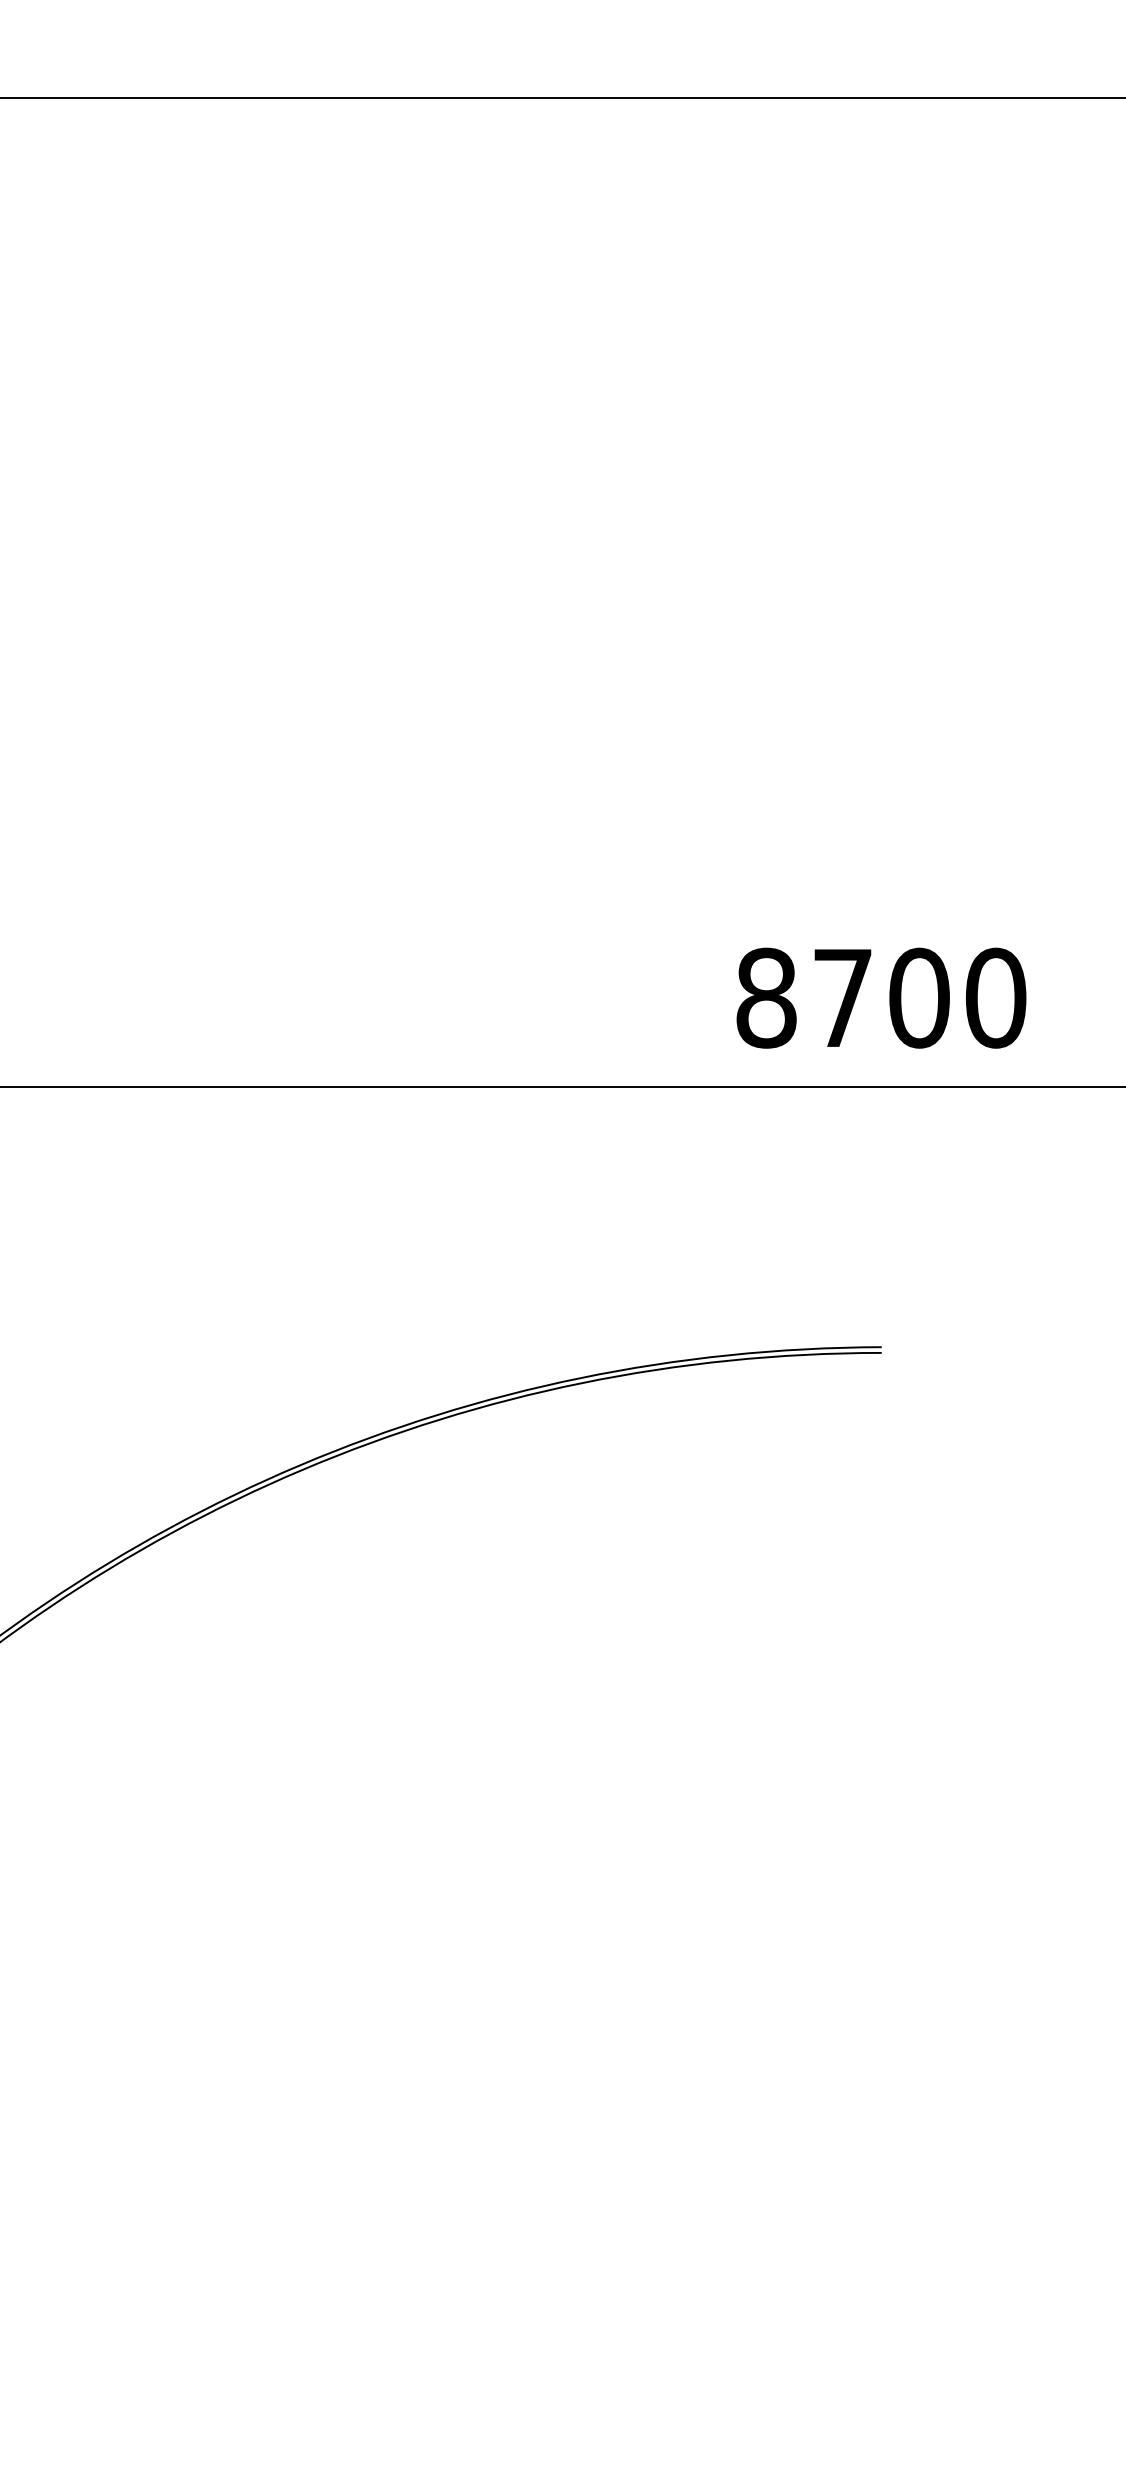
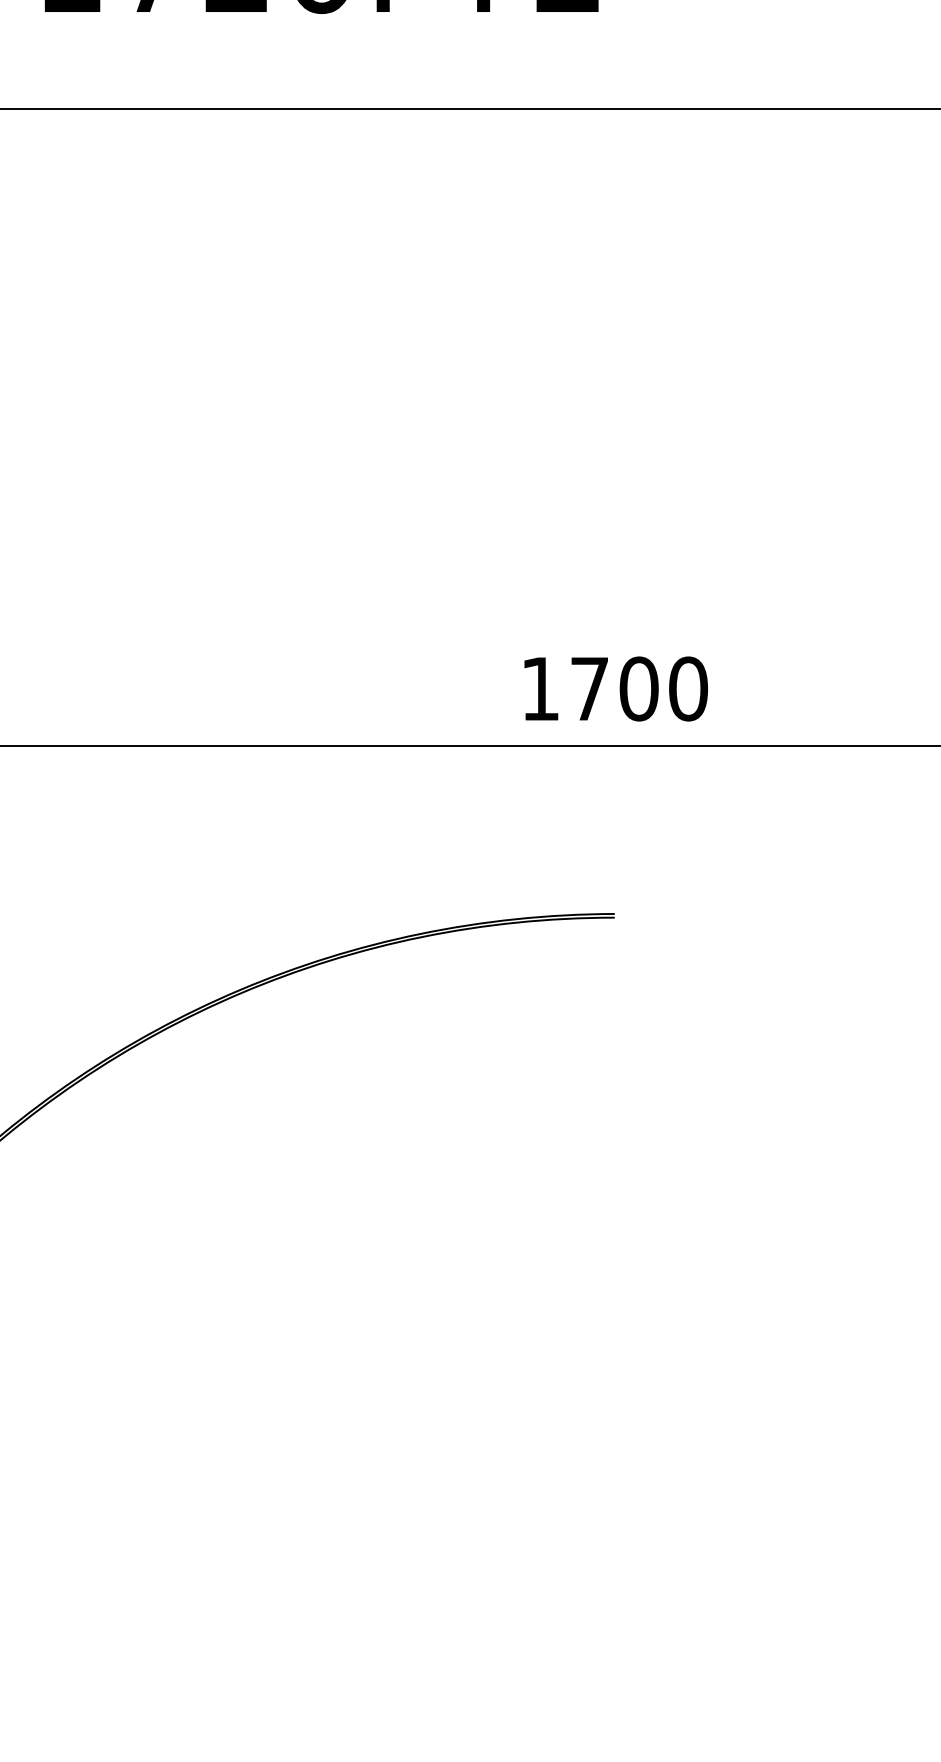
text: (766, 997) -> (540, 688), 8700 -> 1700

